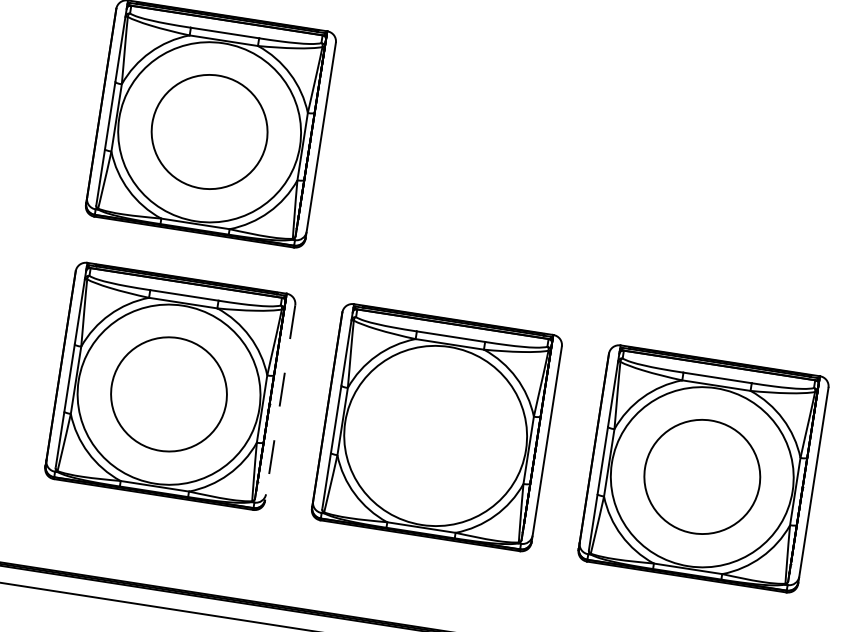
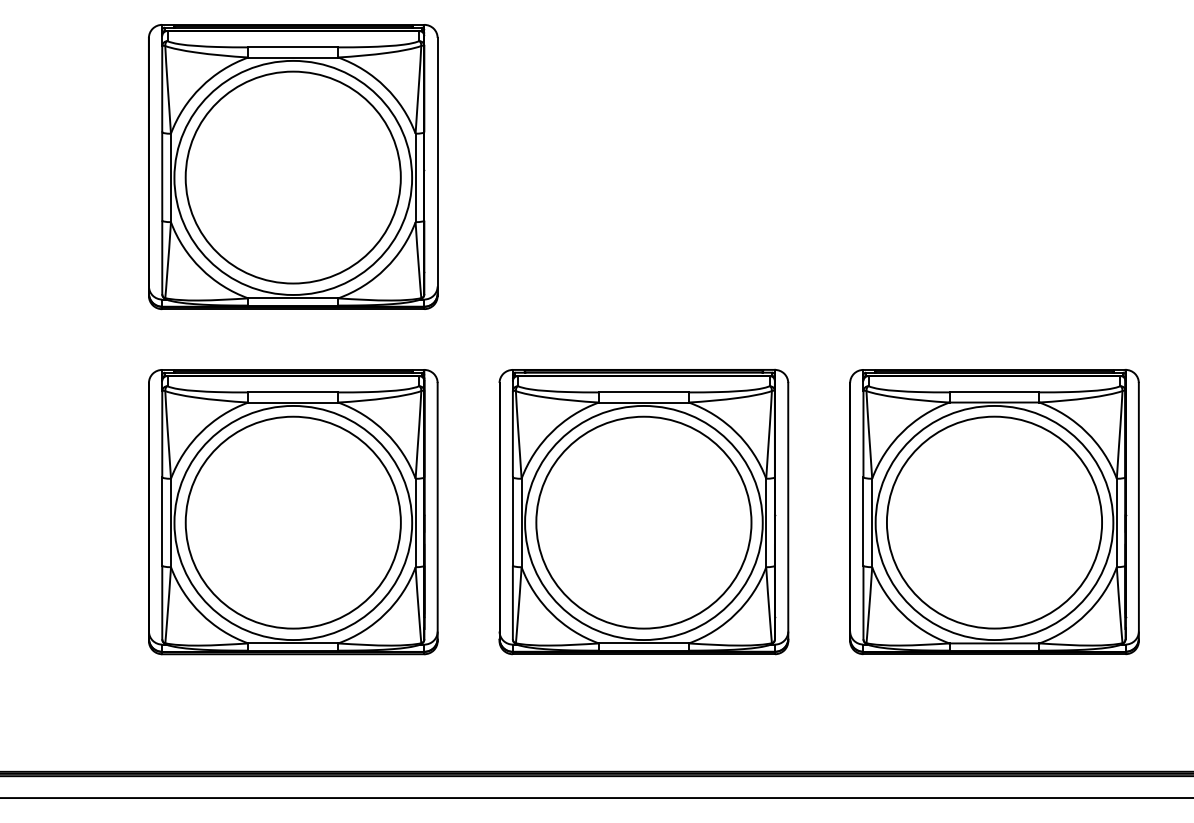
part: (209, 131) -> (292, 177), size x1.43
part: (168, 394) -> (292, 522), size x1.43
line: (279, 403) -> (437, 512), dashed -> solid
part: (435, 435) -> (643, 522), added
part: (702, 476) -> (994, 522), size x1.43

